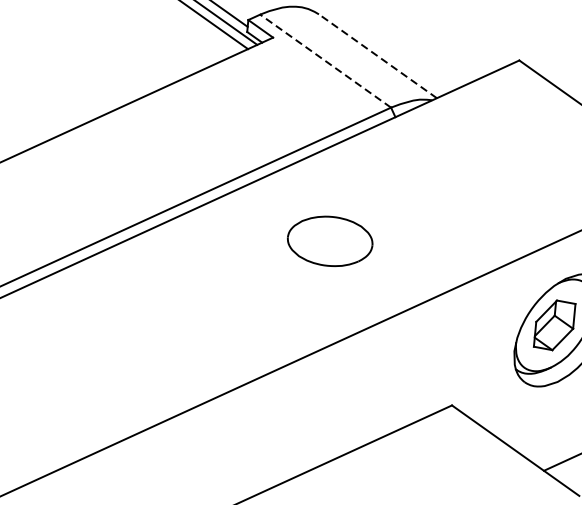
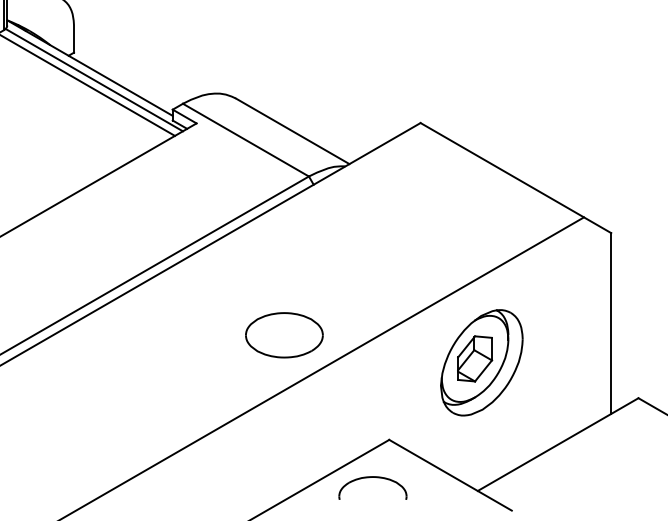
line: (377, 56) -> (292, 131), dashed -> solid
line: (325, 61) -> (245, 140), dashed -> solid
part: (330, 241) -> (284, 335), moved
part: (426, 445) -> (369, 478), added

